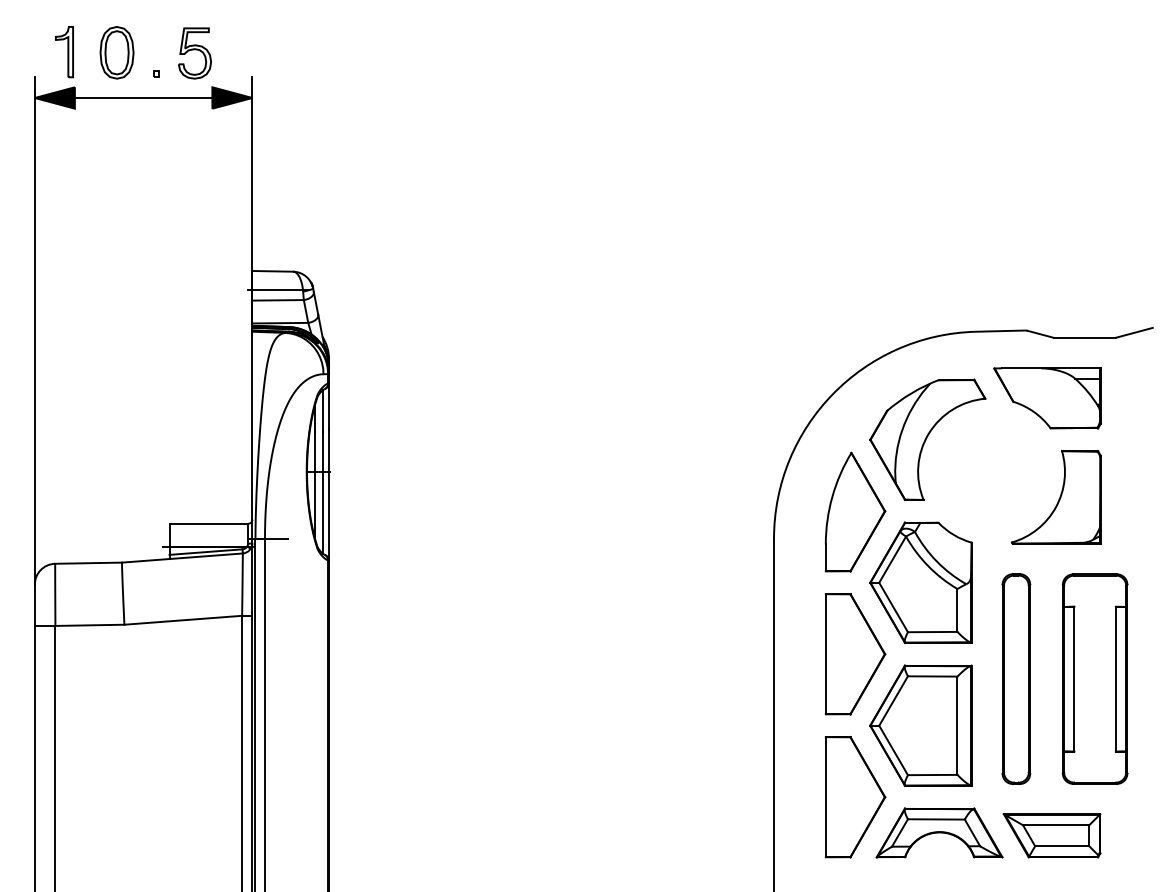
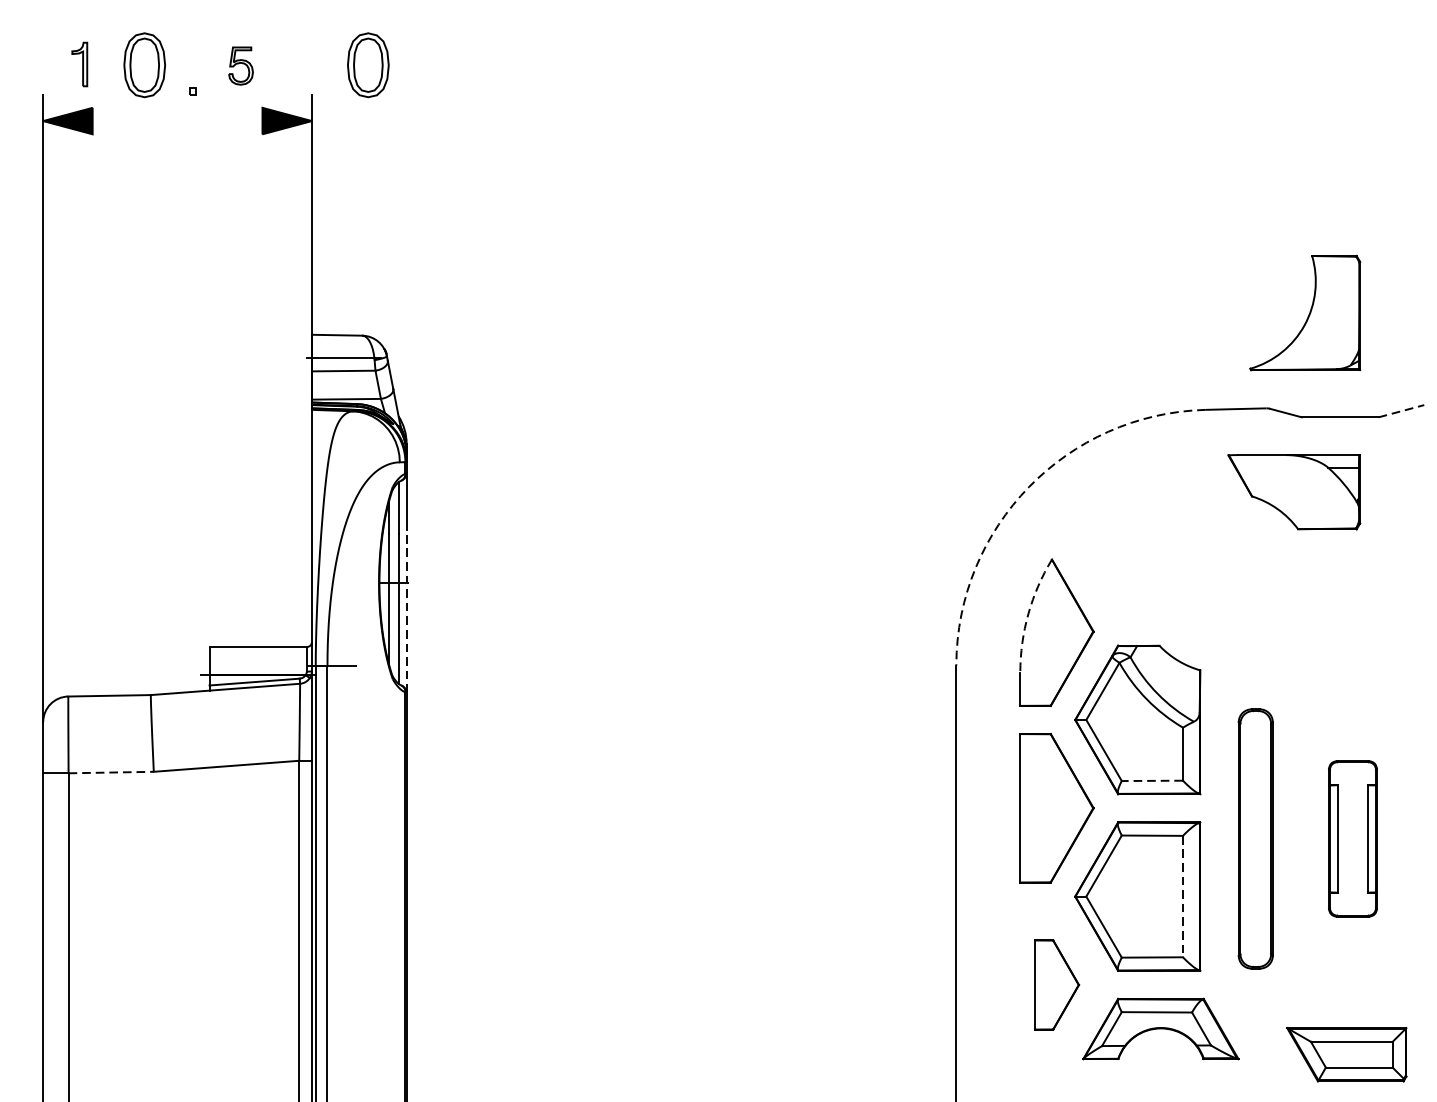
part: (64, 52) -> (79, 64), size x0.7
part: (297, 52) -> (367, 64), added
part: (194, 53) -> (240, 66), size x0.6
line: (143, 98) -> (177, 121), removed
line: (1134, 332) -> (1401, 410), solid -> dashed
arc: (832, 394) -> (1028, 487), solid -> dashed
part: (927, 439) -> (1145, 542), removed
line: (329, 495) -> (407, 612), solid -> dashed
arc: (832, 496) -> (1028, 613), solid -> dashed
part: (1055, 497) -> (1304, 313), moved
line: (90, 625) -> (111, 772), solid -> dashed
line: (932, 632) -> (1152, 781), solid -> dashed
part: (1094, 678) -> (1352, 838), size x0.6
line: (957, 726) -> (1183, 897), solid -> dashed
part: (855, 797) -> (1056, 985), size x0.6
part: (1051, 835) -> (1346, 1054), moved

